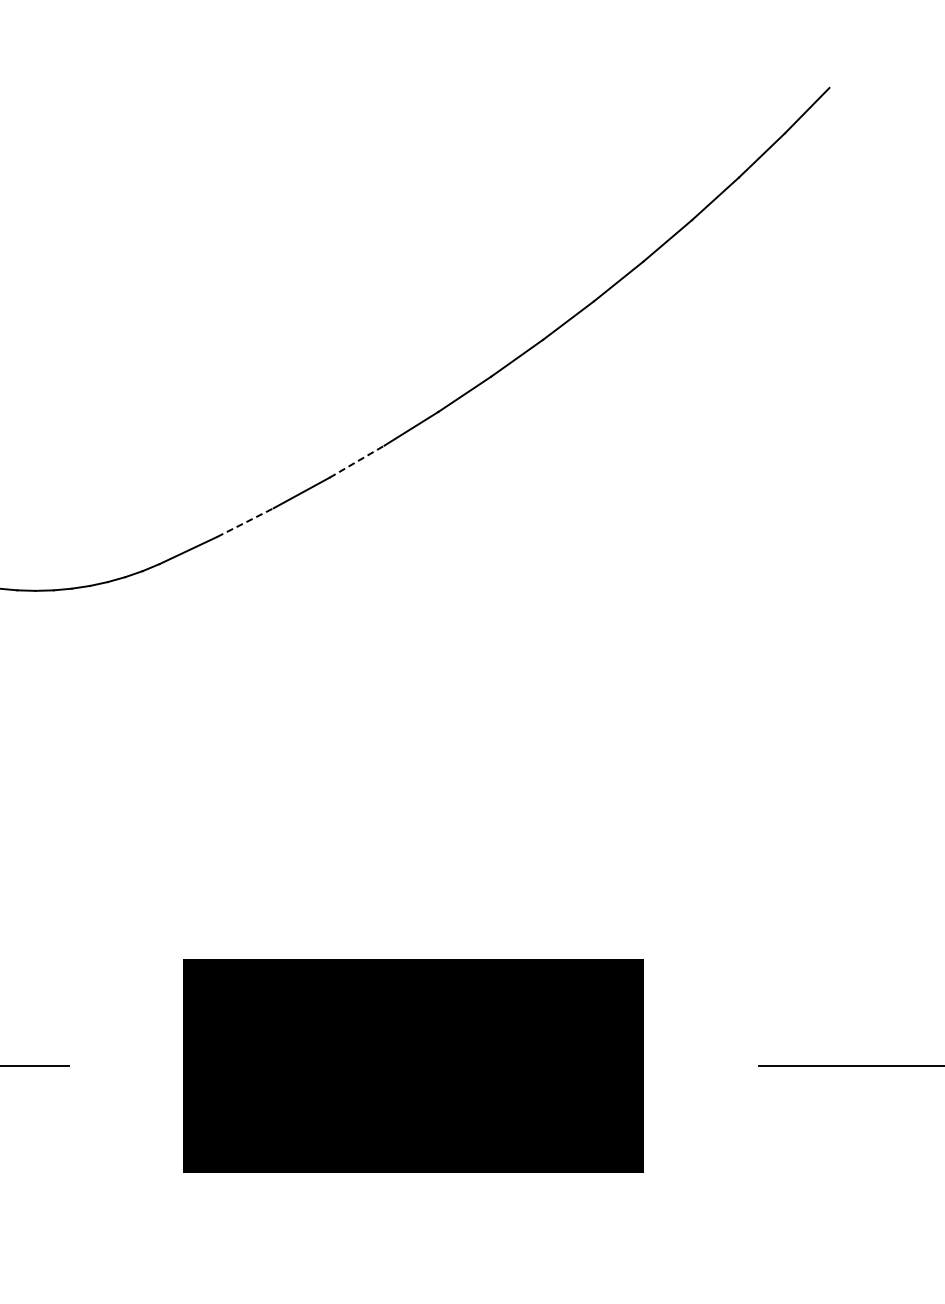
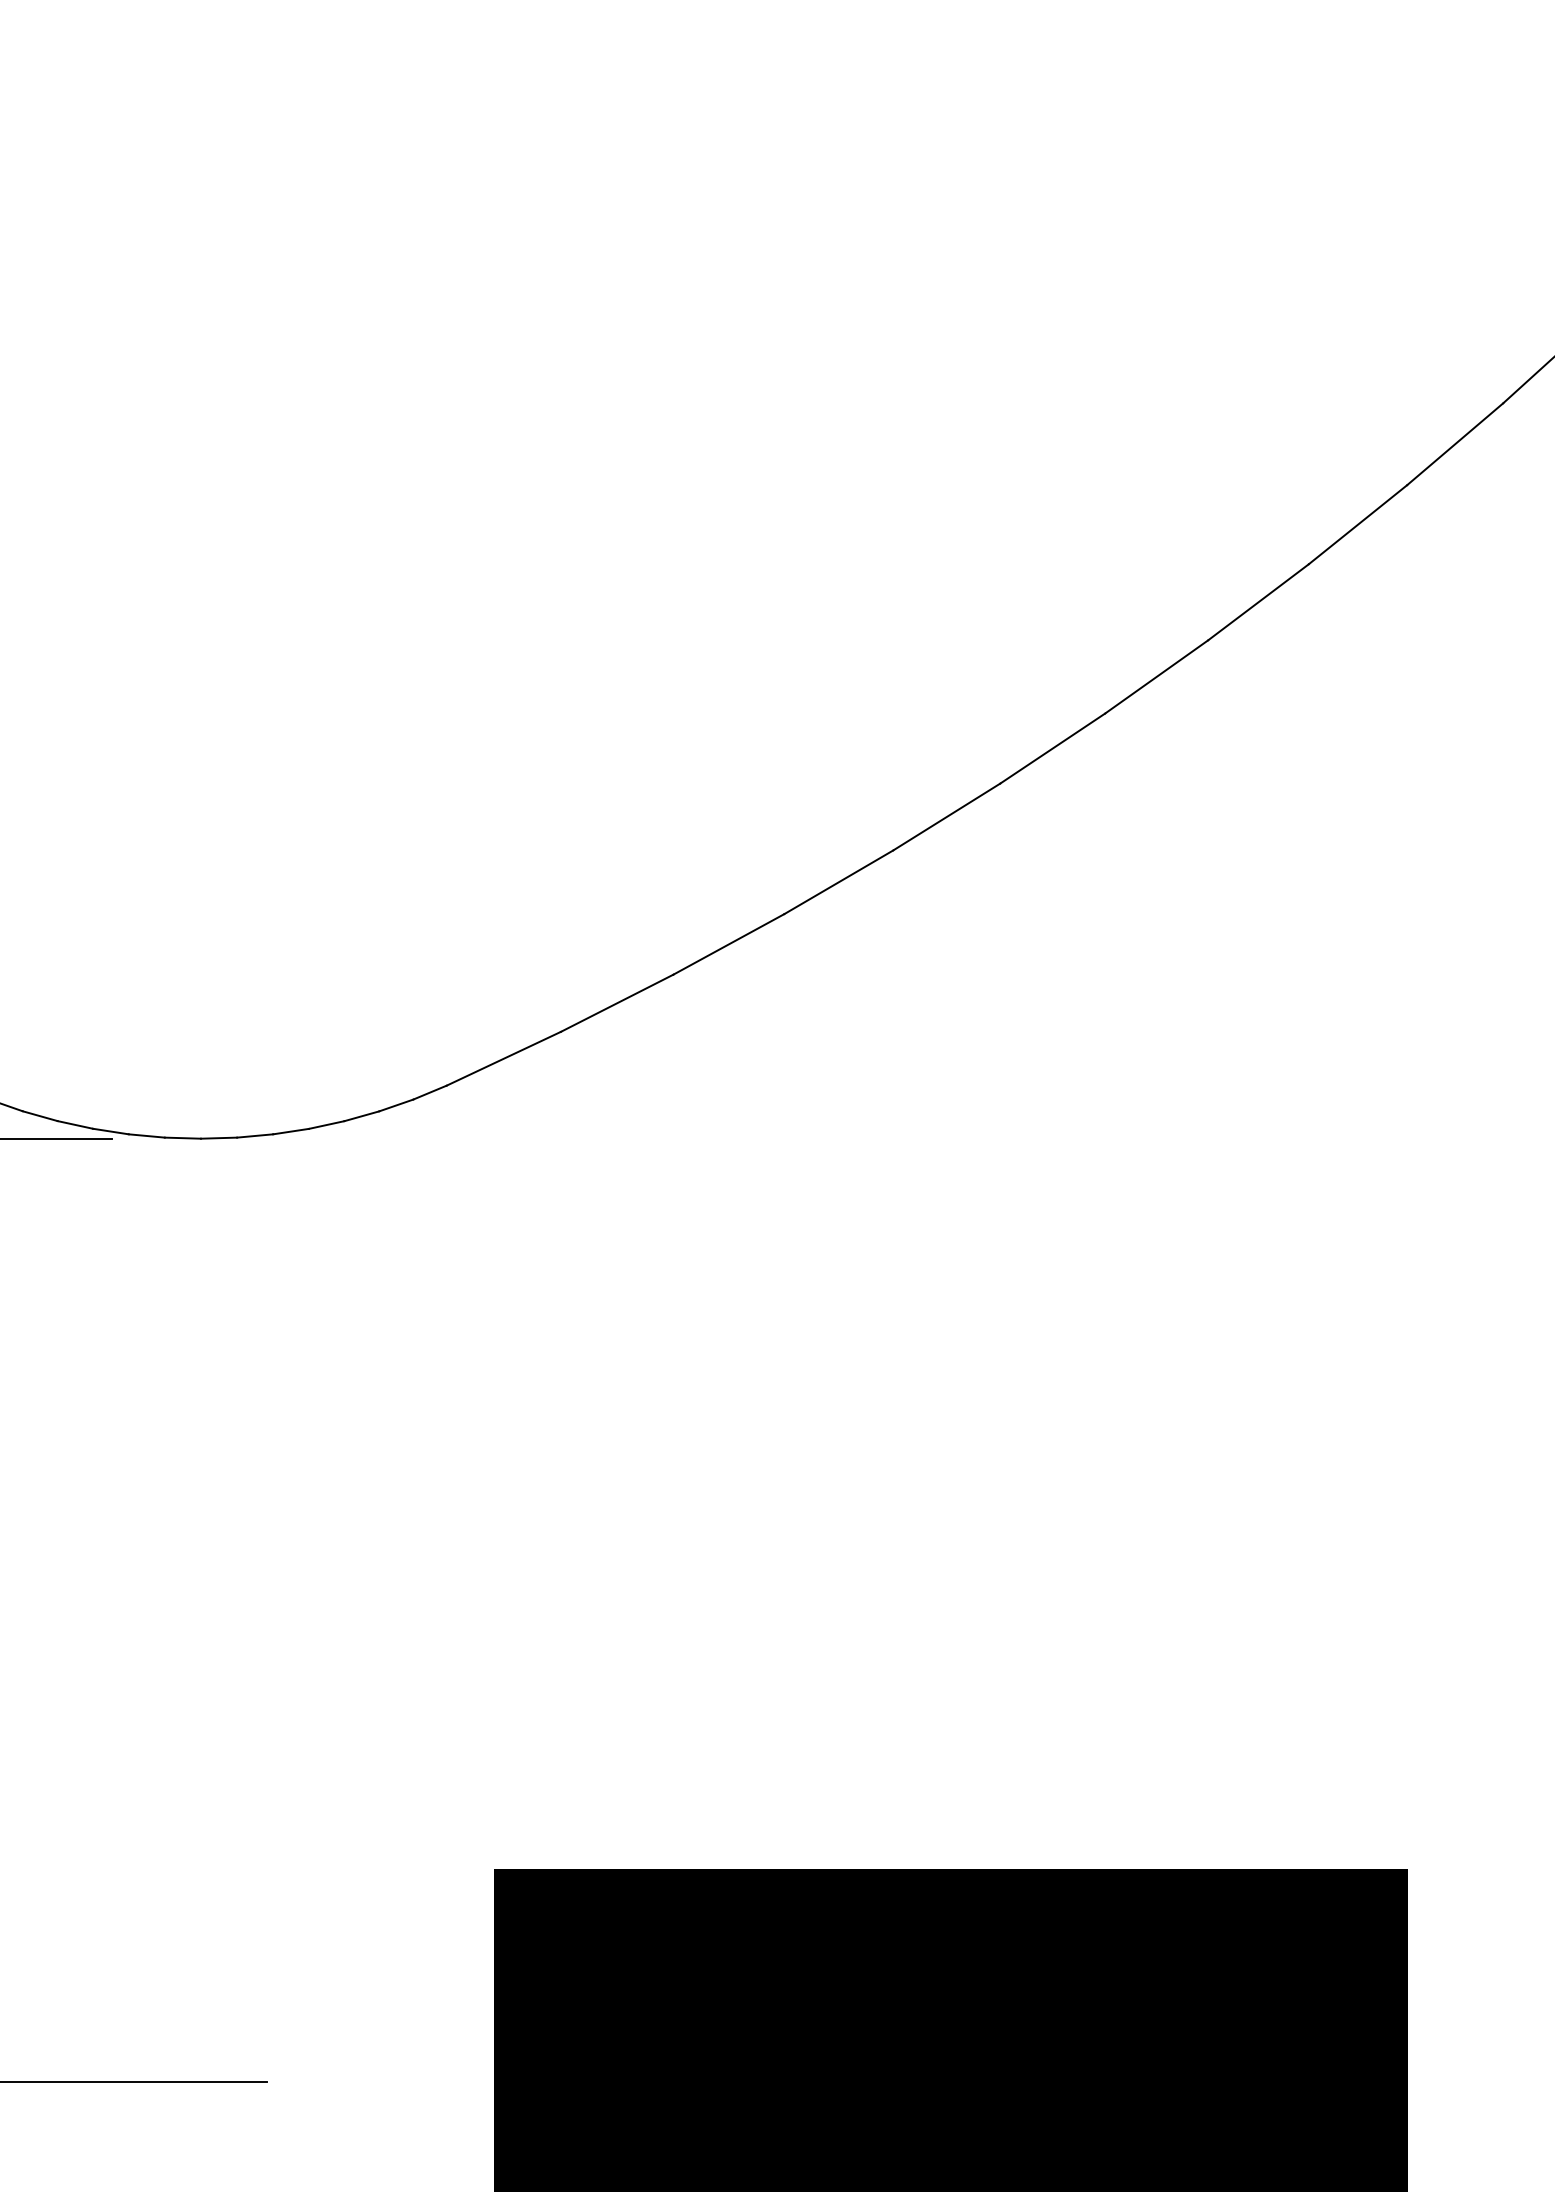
line: (357, 461) -> (839, 881), dashed -> solid
line: (245, 522) -> (617, 1003), dashed -> solid

